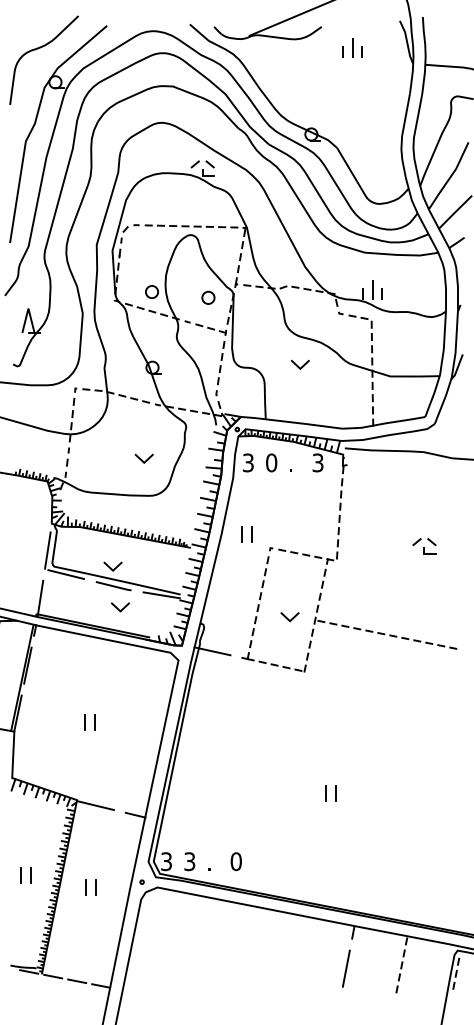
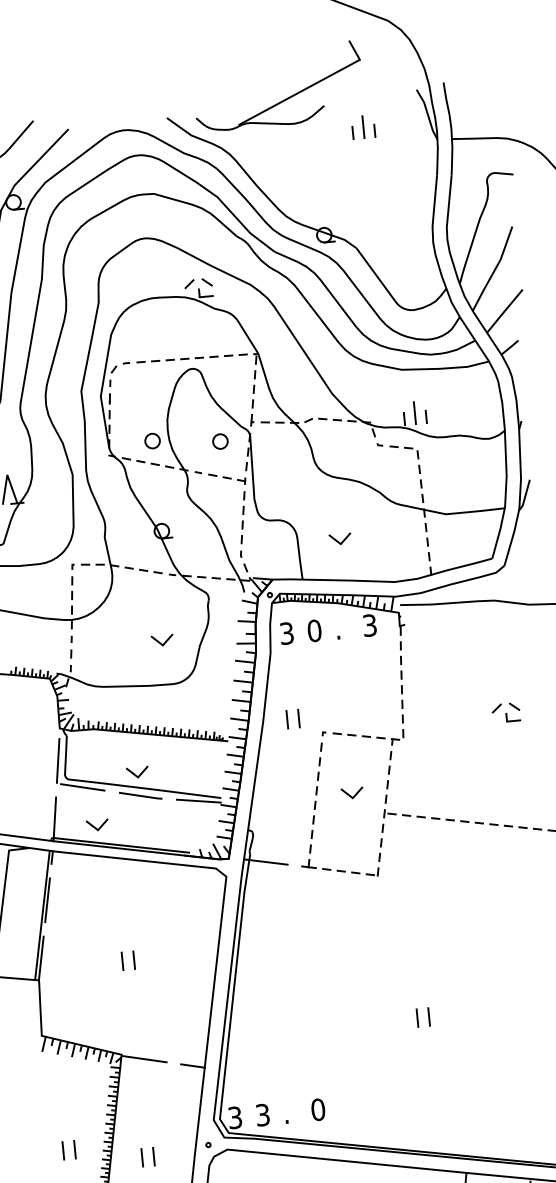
line: (298, 365) -> (338, 540), moved
line: (120, 609) -> (97, 827), moved
line: (288, 618) -> (350, 795), moved

